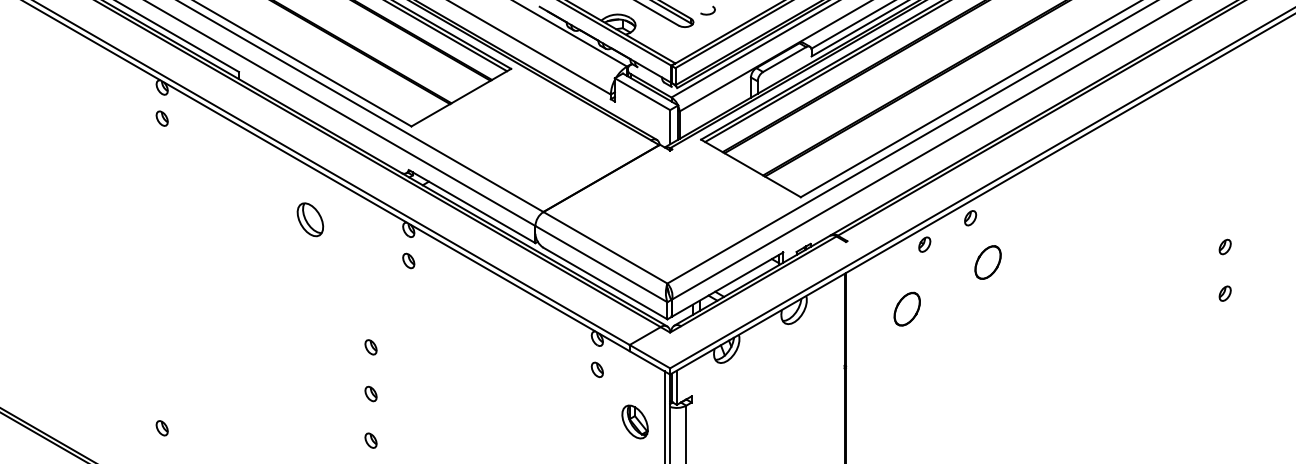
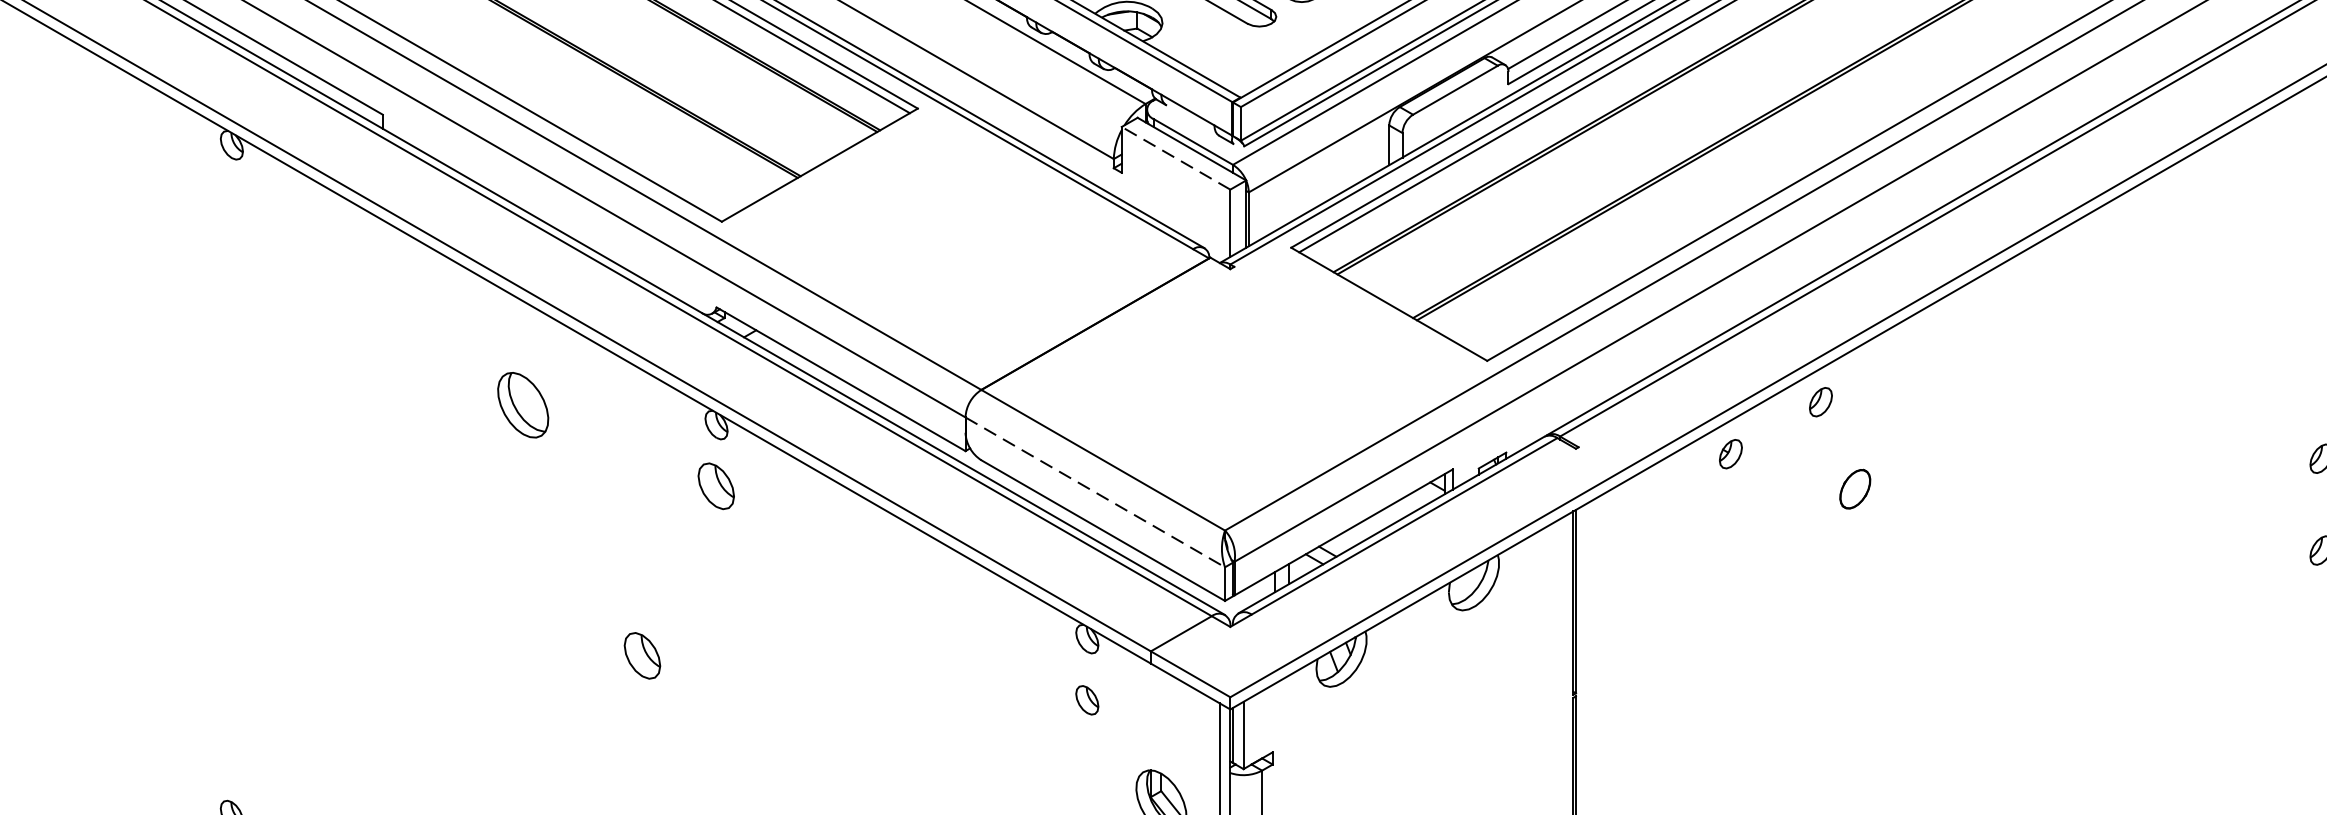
line: (642, 94) -> (1176, 158), solid -> dashed
part: (161, 118) -> (230, 206), removed
part: (408, 260) -> (716, 485), size x1.6
part: (987, 262) -> (1854, 489), size x0.6
line: (601, 264) -> (1095, 493), solid -> dashed
part: (906, 308) -> (1694, 579), removed
part: (370, 347) -> (641, 656), size x1.6
part: (370, 393) -> (641, 746), removed

